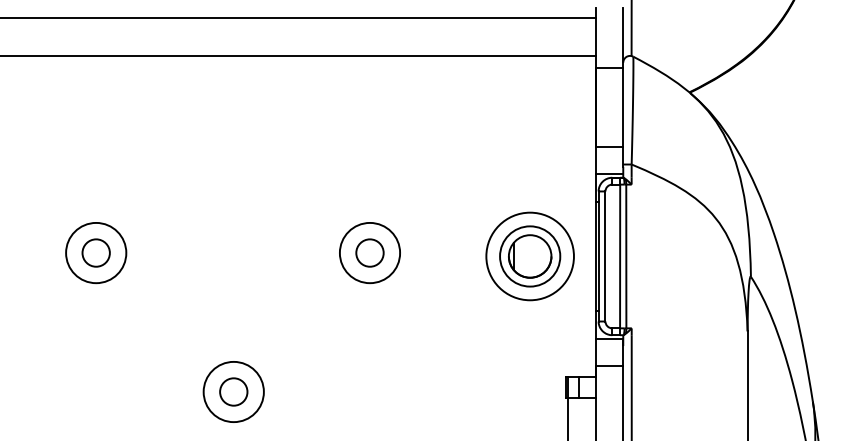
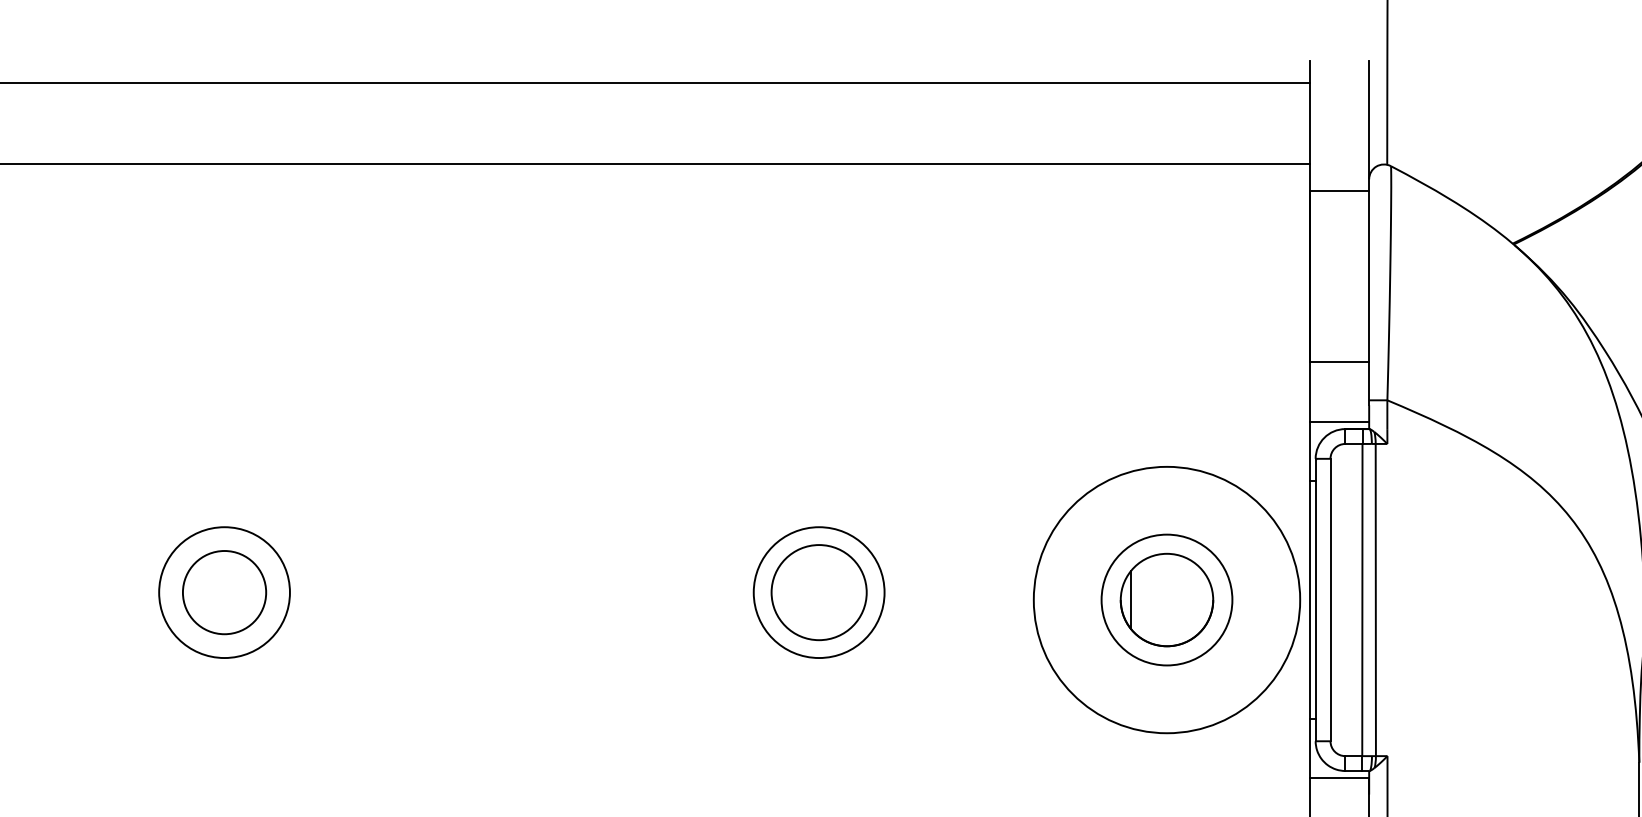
circle: (95, 252) -> (223, 591), size x1.4
circle: (369, 252) -> (818, 591), size x1.6
circle: (529, 256) -> (1165, 600), size x1.4

